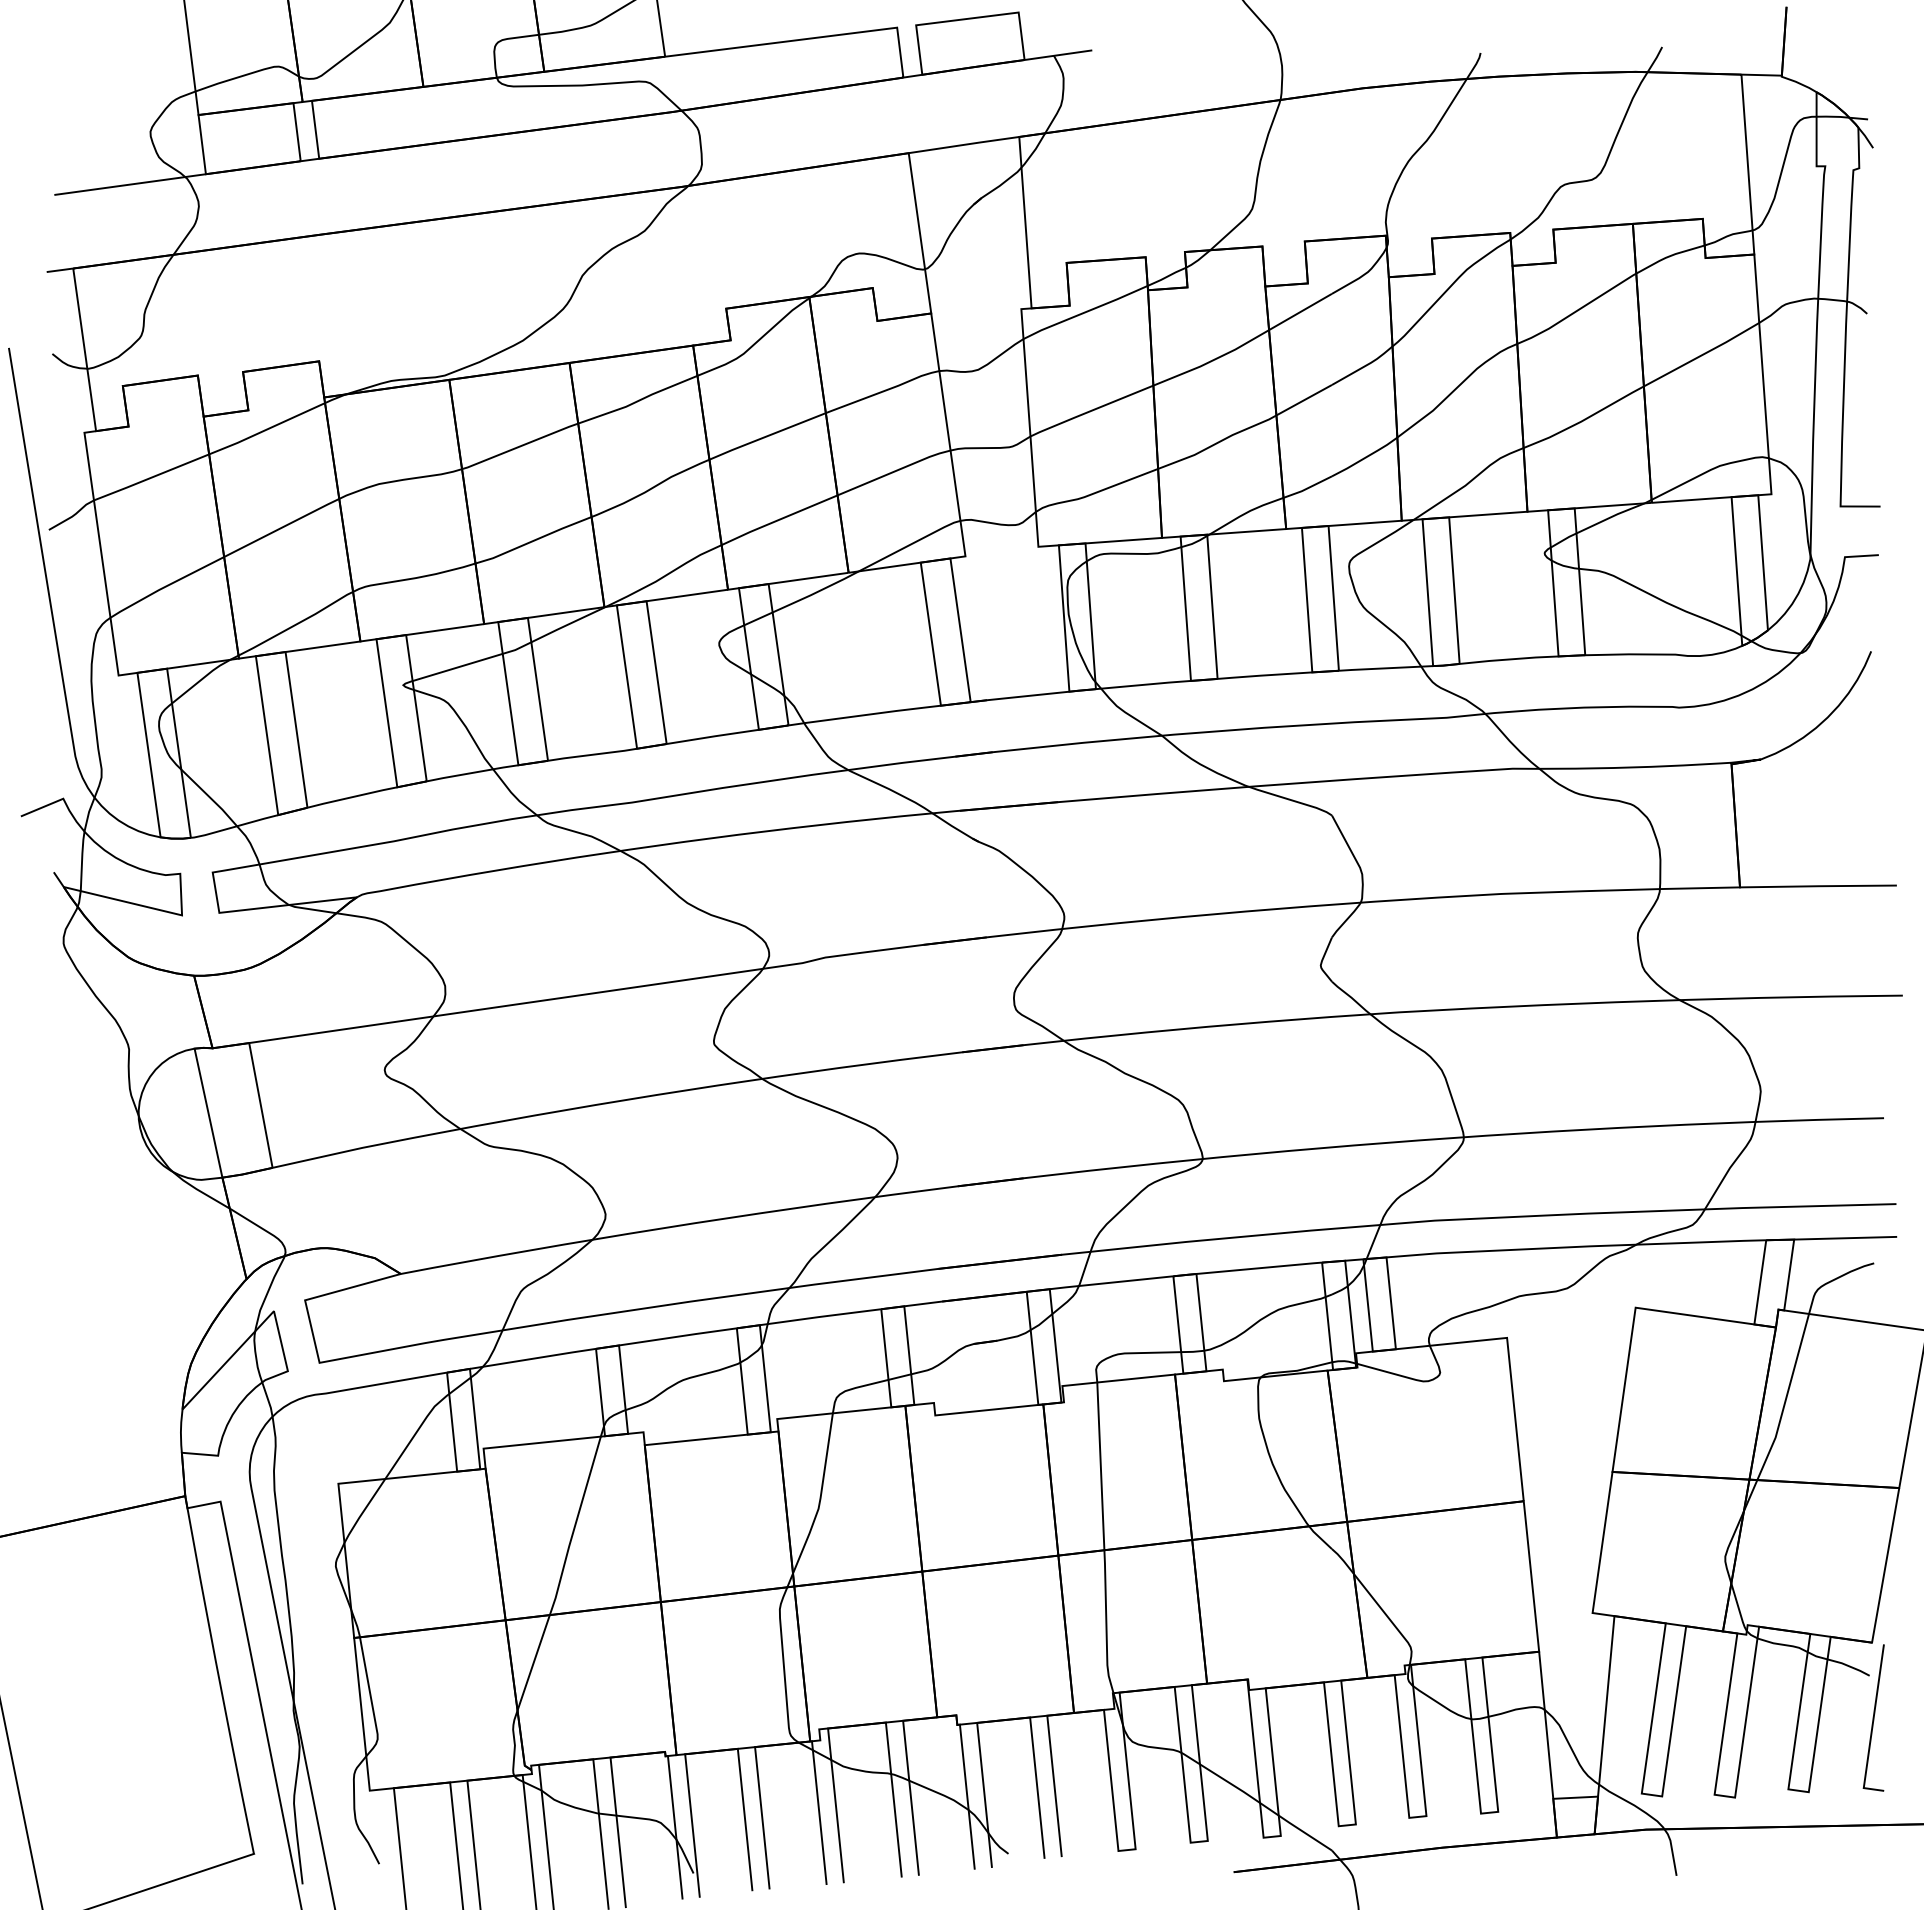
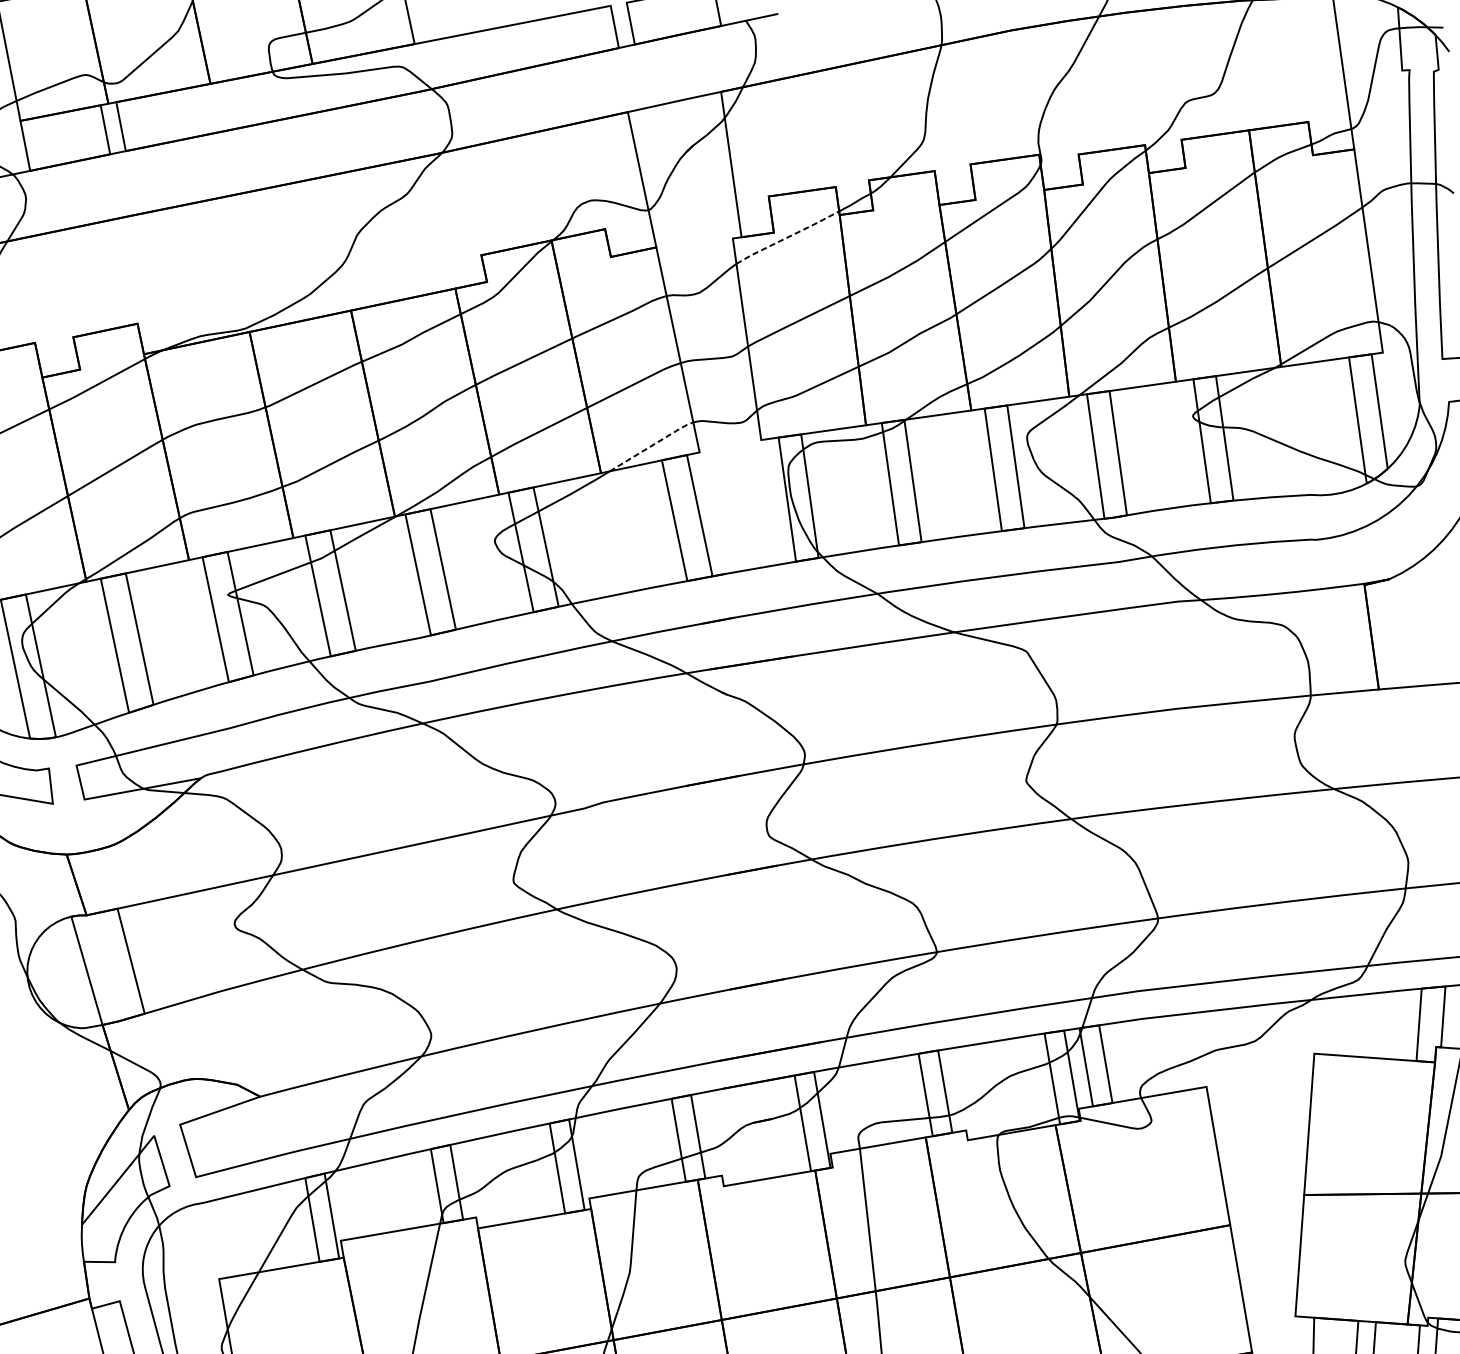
line: (1085, 312) -> (787, 237), solid -> dashed
line: (910, 544) -> (652, 445), solid -> dashed

